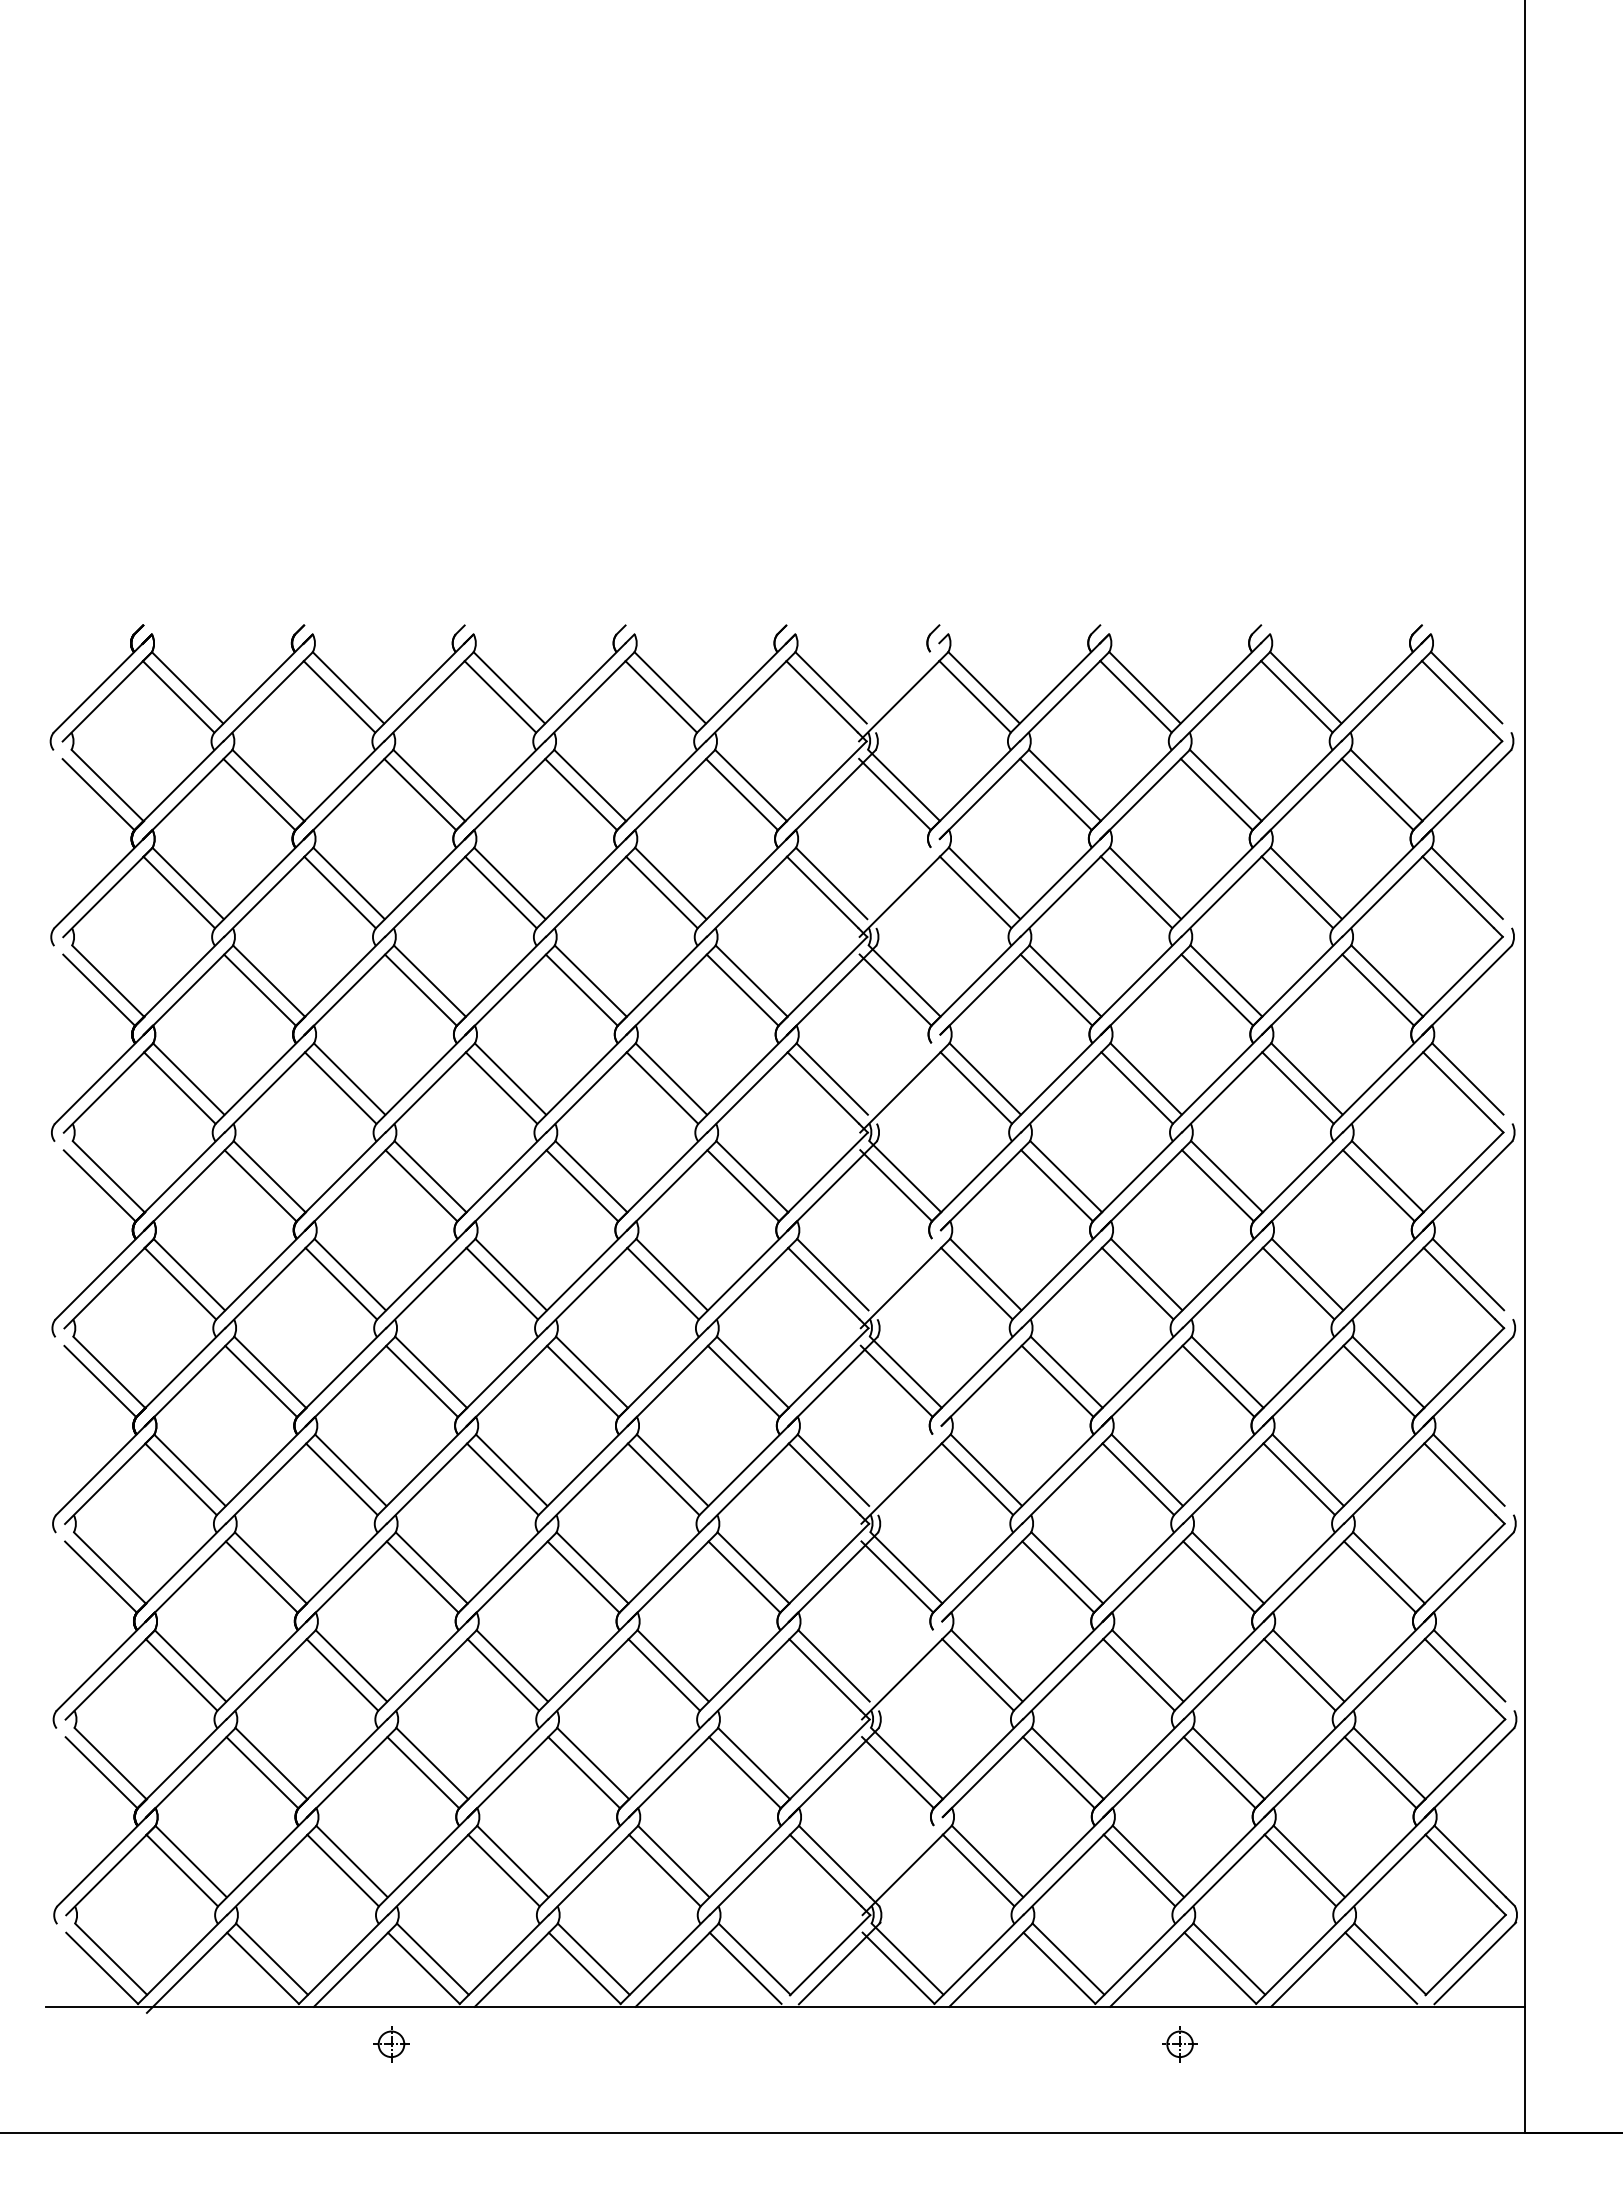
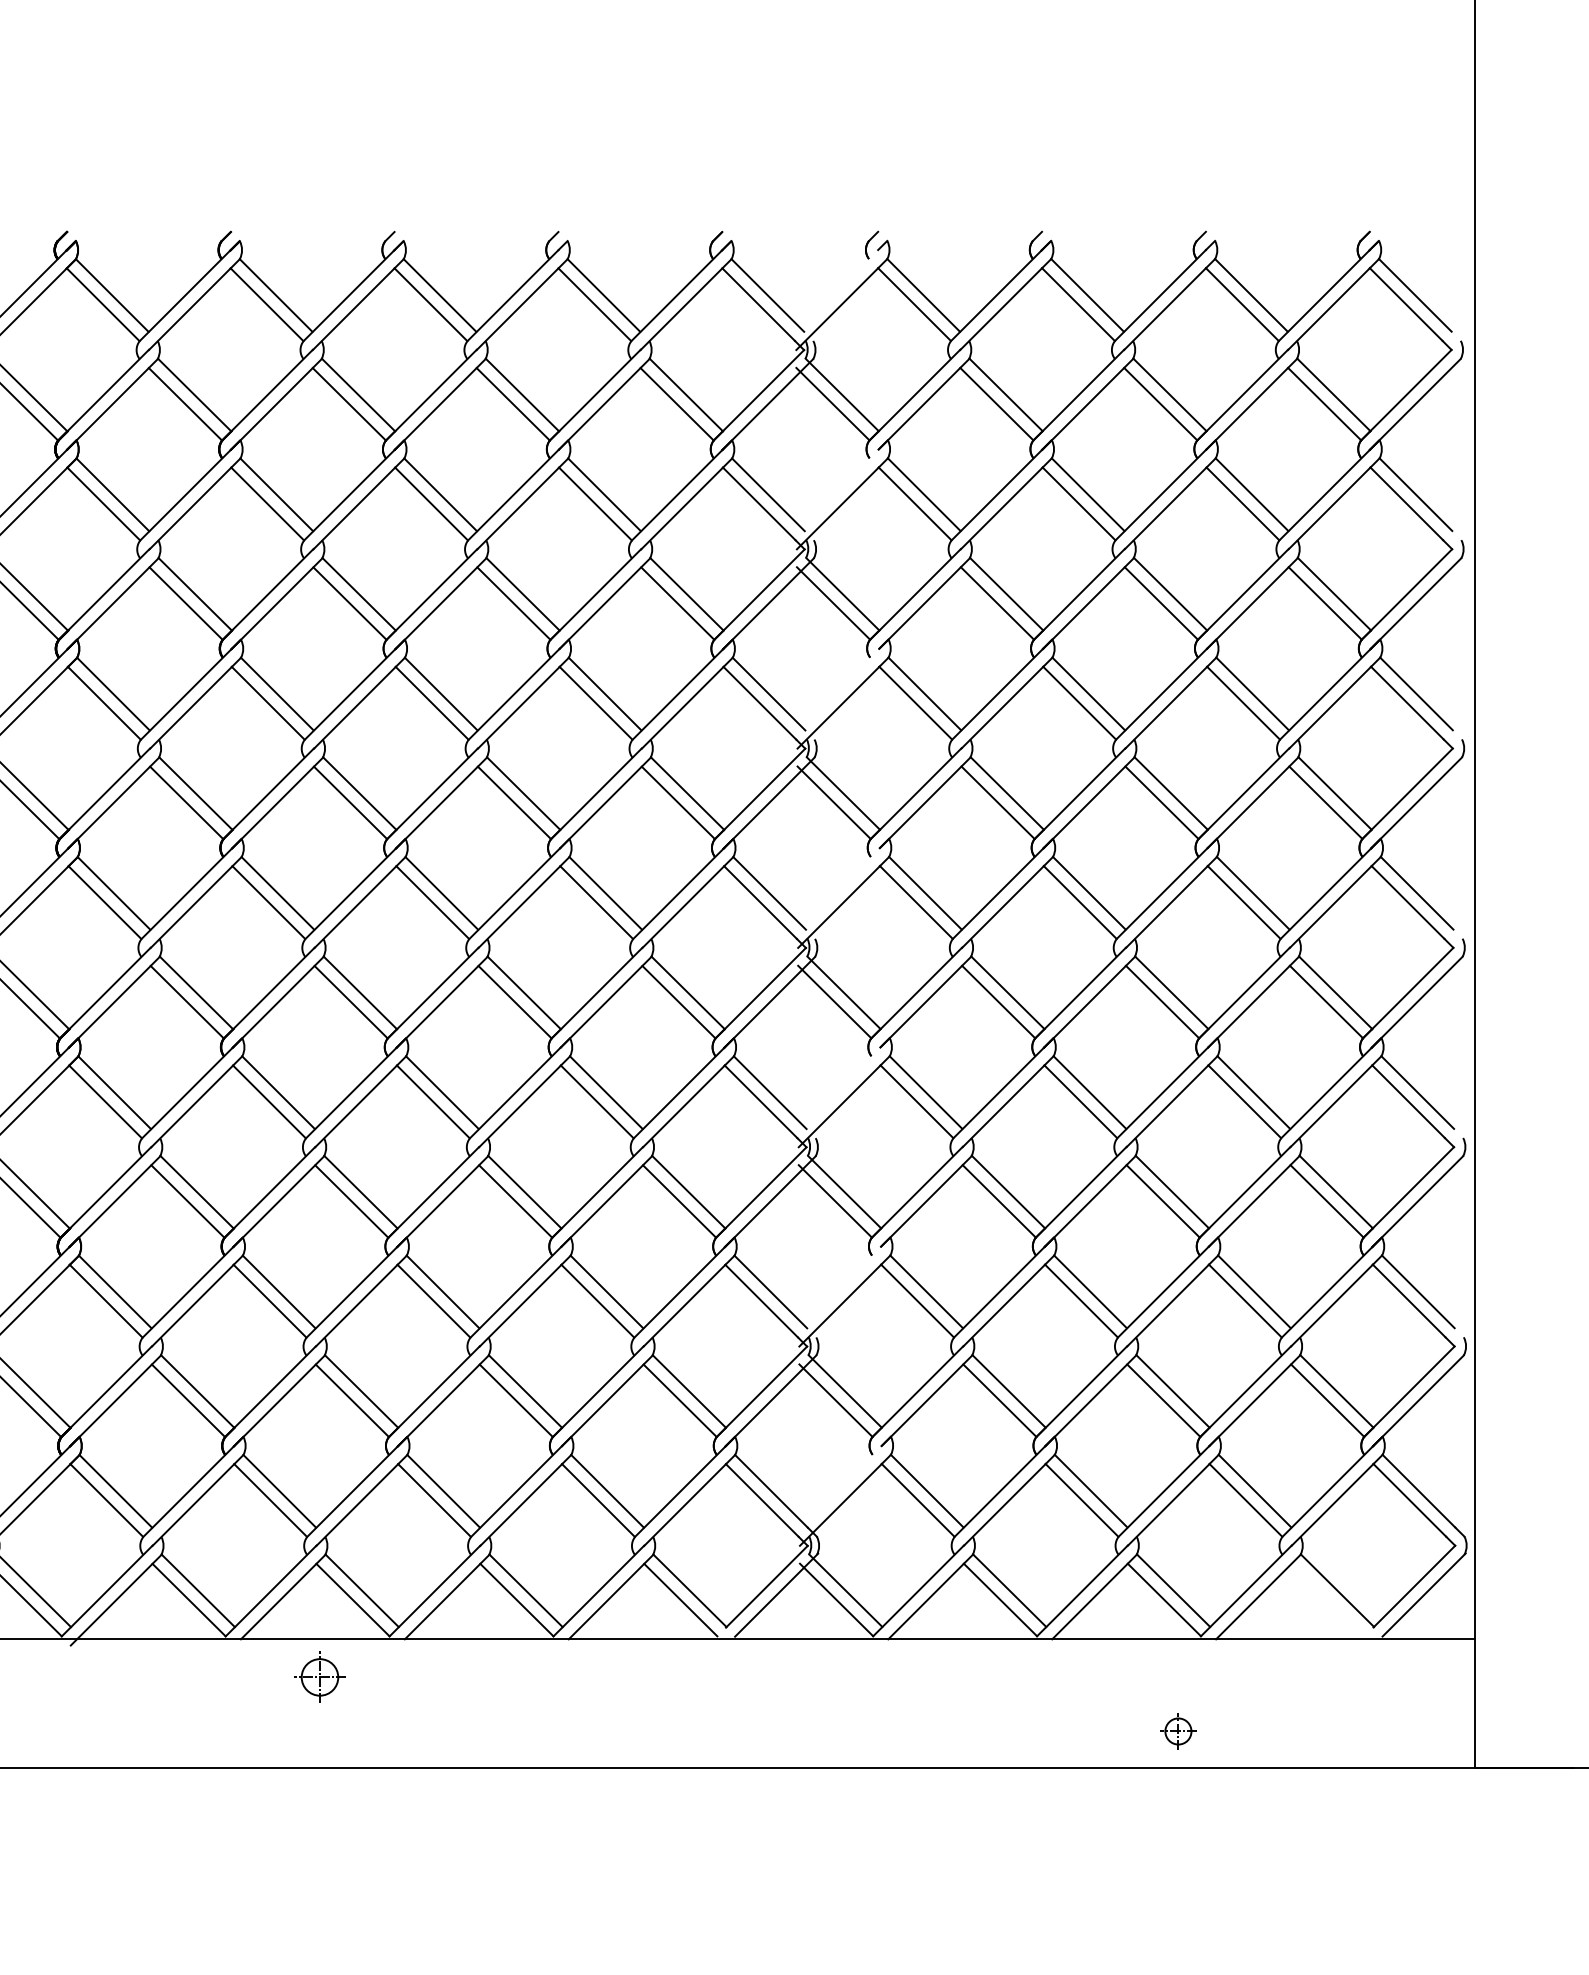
line: (1381, 1967) -> (1328, 1599), removed
part: (391, 2044) -> (319, 1677), size x1.4
part: (1179, 2044) -> (1177, 1731), moved

